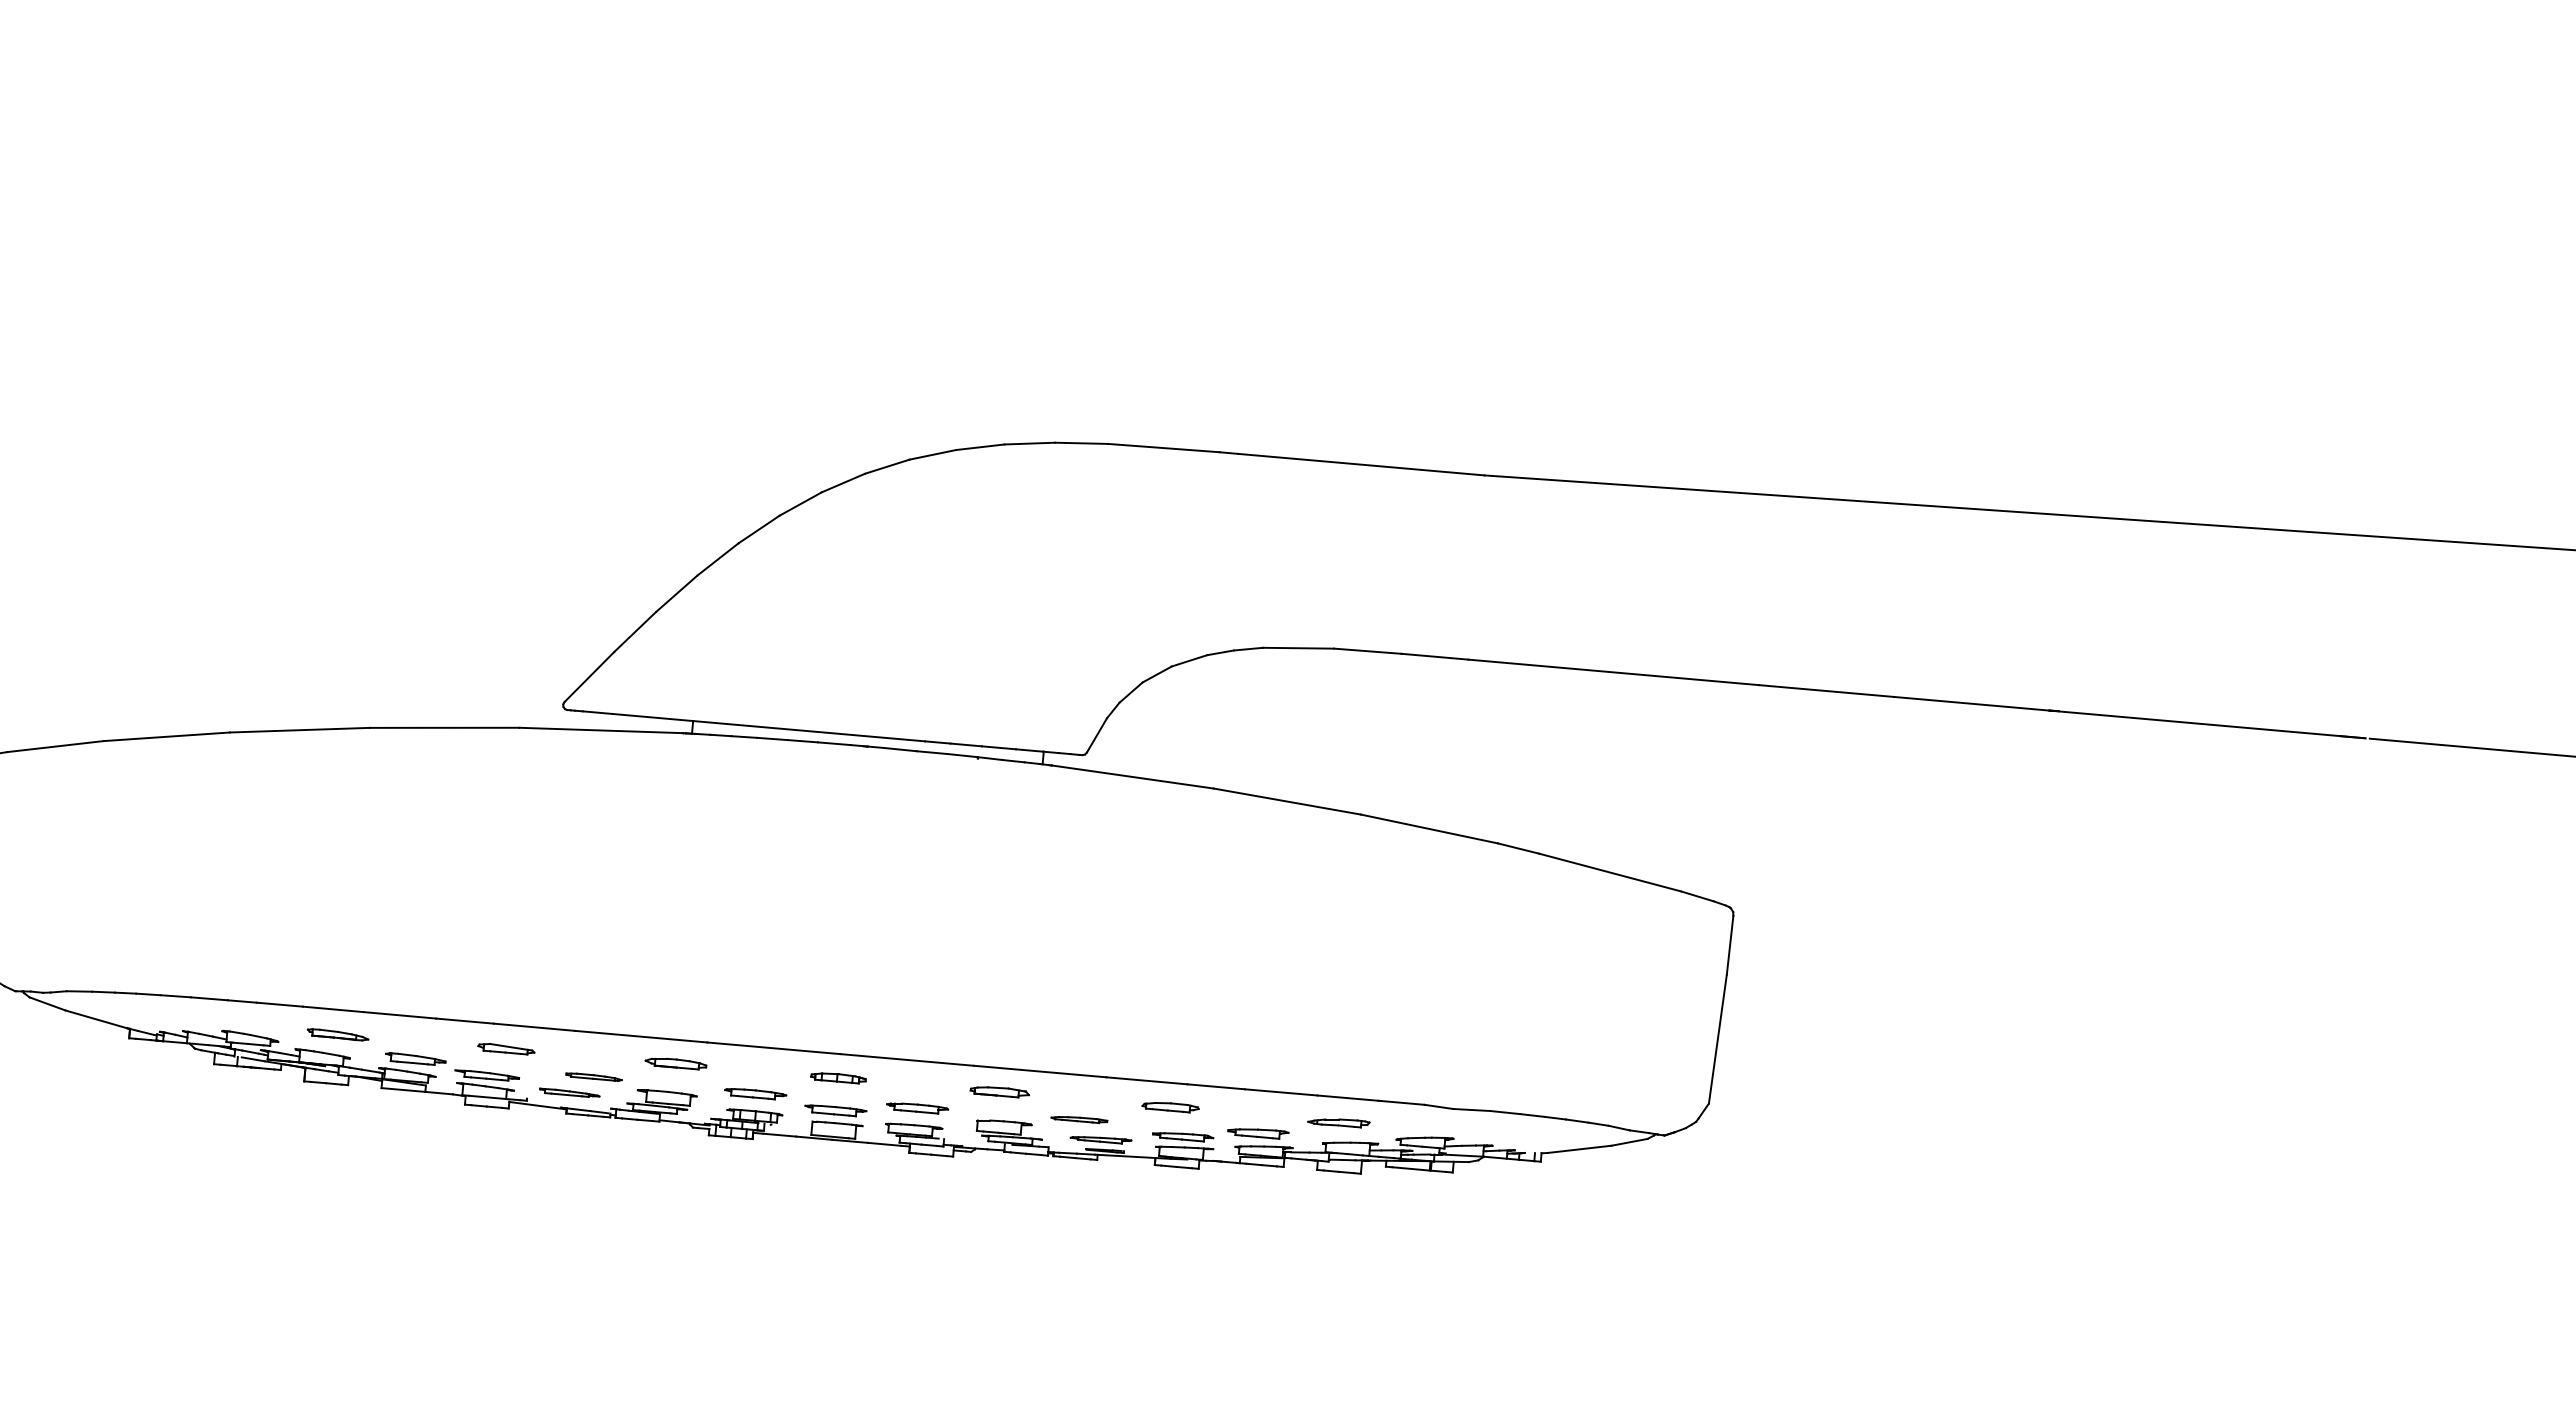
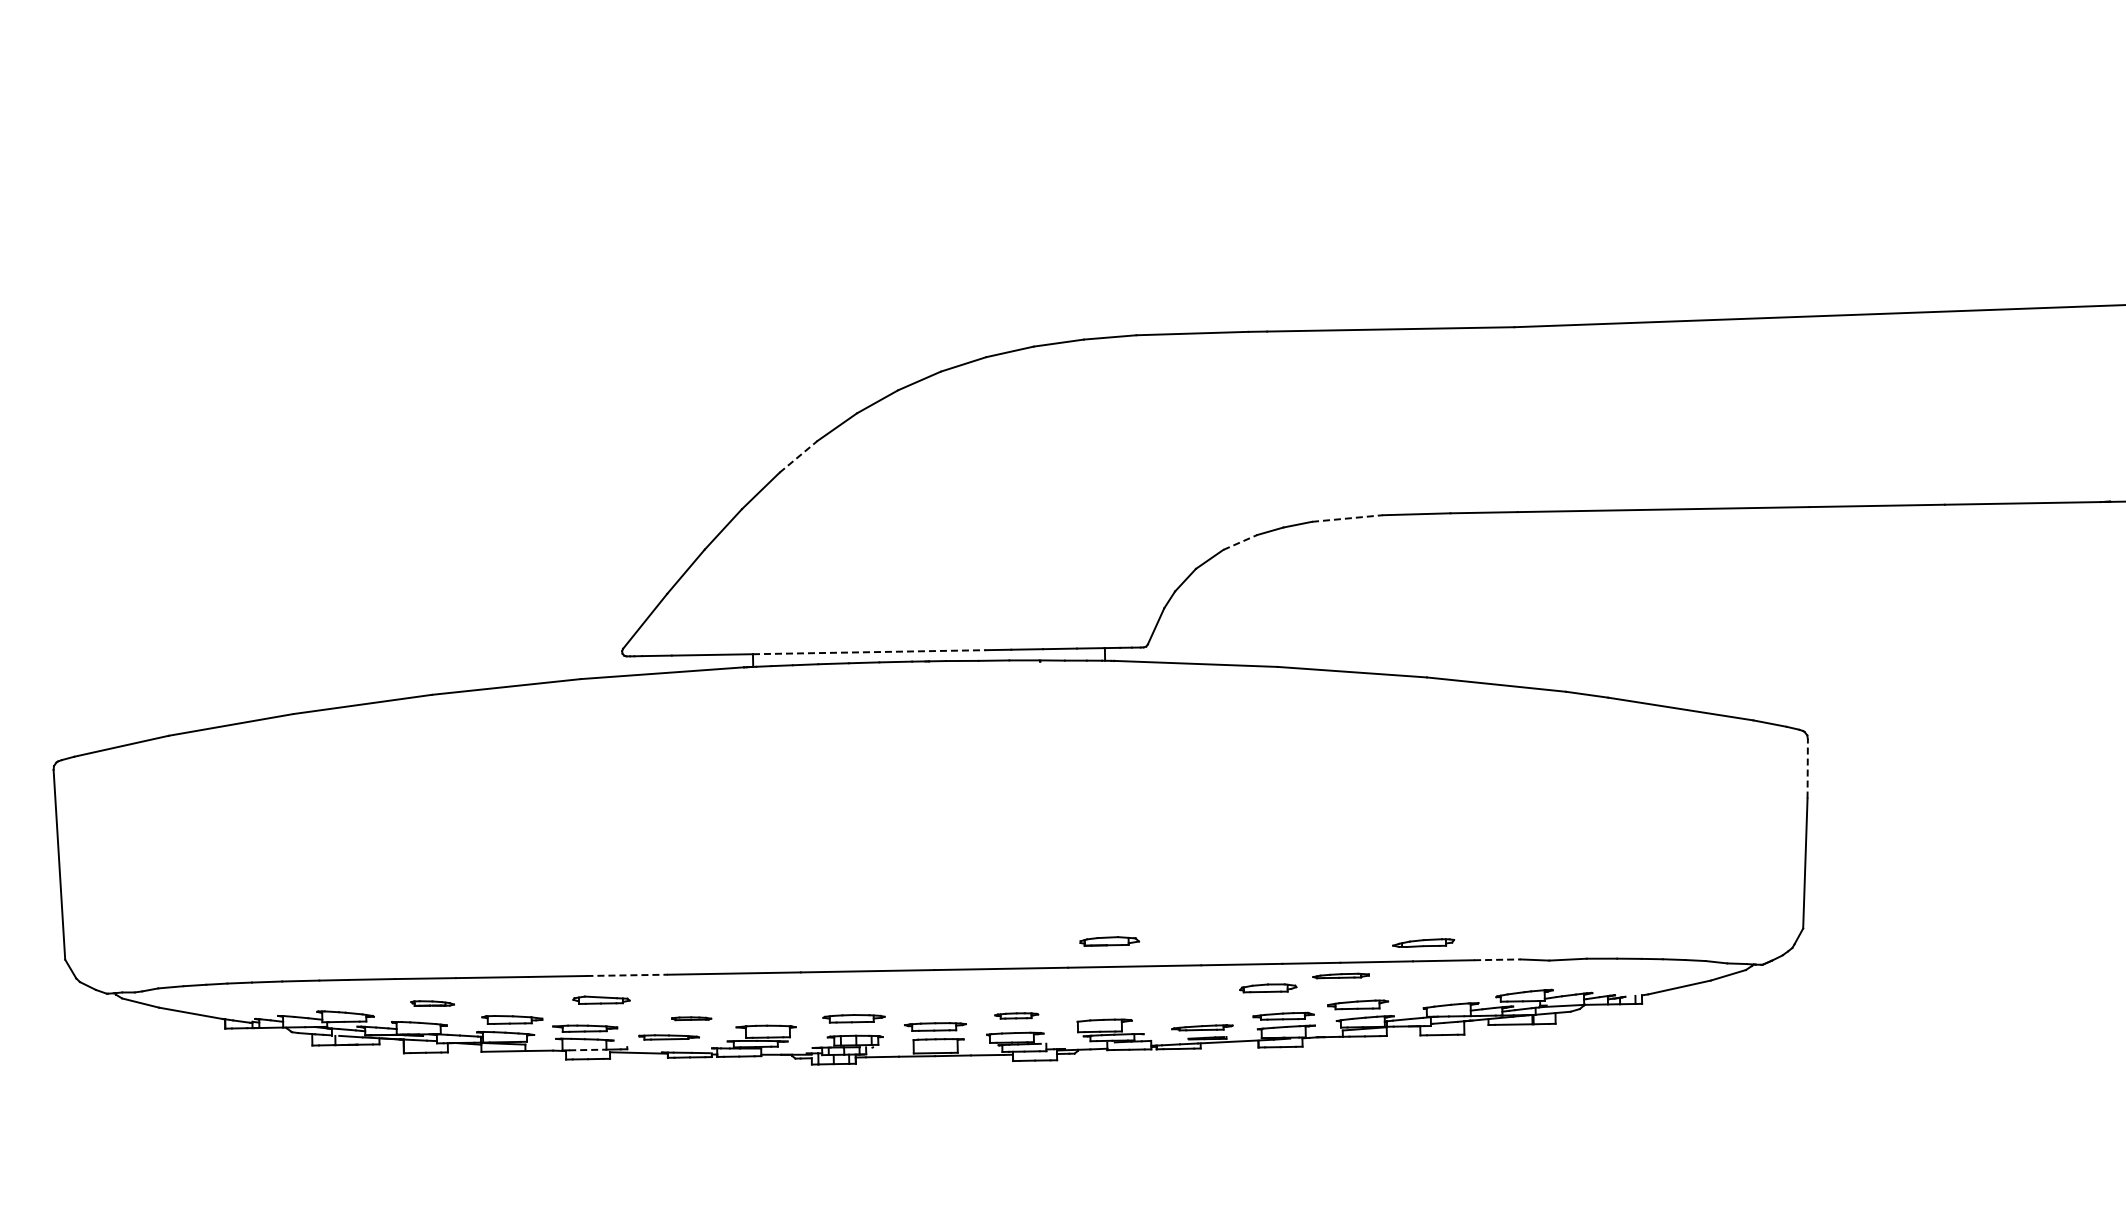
line: (759, 529) -> (798, 456), solid -> dashed
line: (1298, 648) -> (1347, 518), solid -> dashed
line: (1189, 660) -> (1240, 542), solid -> dashed
line: (809, 731) -> (869, 652), solid -> dashed
line: (1730, 945) -> (1808, 769), solid -> dashed
line: (534, 1027) -> (627, 975), solid -> dashed
part: (337, 1034) -> (432, 1003), size x0.7
part: (675, 1063) -> (771, 996), removed
part: (593, 1076) -> (691, 1018), size x0.7
part: (838, 1078) -> (934, 994), removed
part: (999, 1092) -> (1109, 942), moved
line: (487, 1097) -> (587, 1050), solid -> dashed
line: (1401, 1102) -> (1497, 959), solid -> dashed
part: (917, 1108) -> (1016, 1016), size x0.7
part: (1079, 1120) -> (1341, 976), moved
part: (1338, 1123) -> (1423, 944), moved

